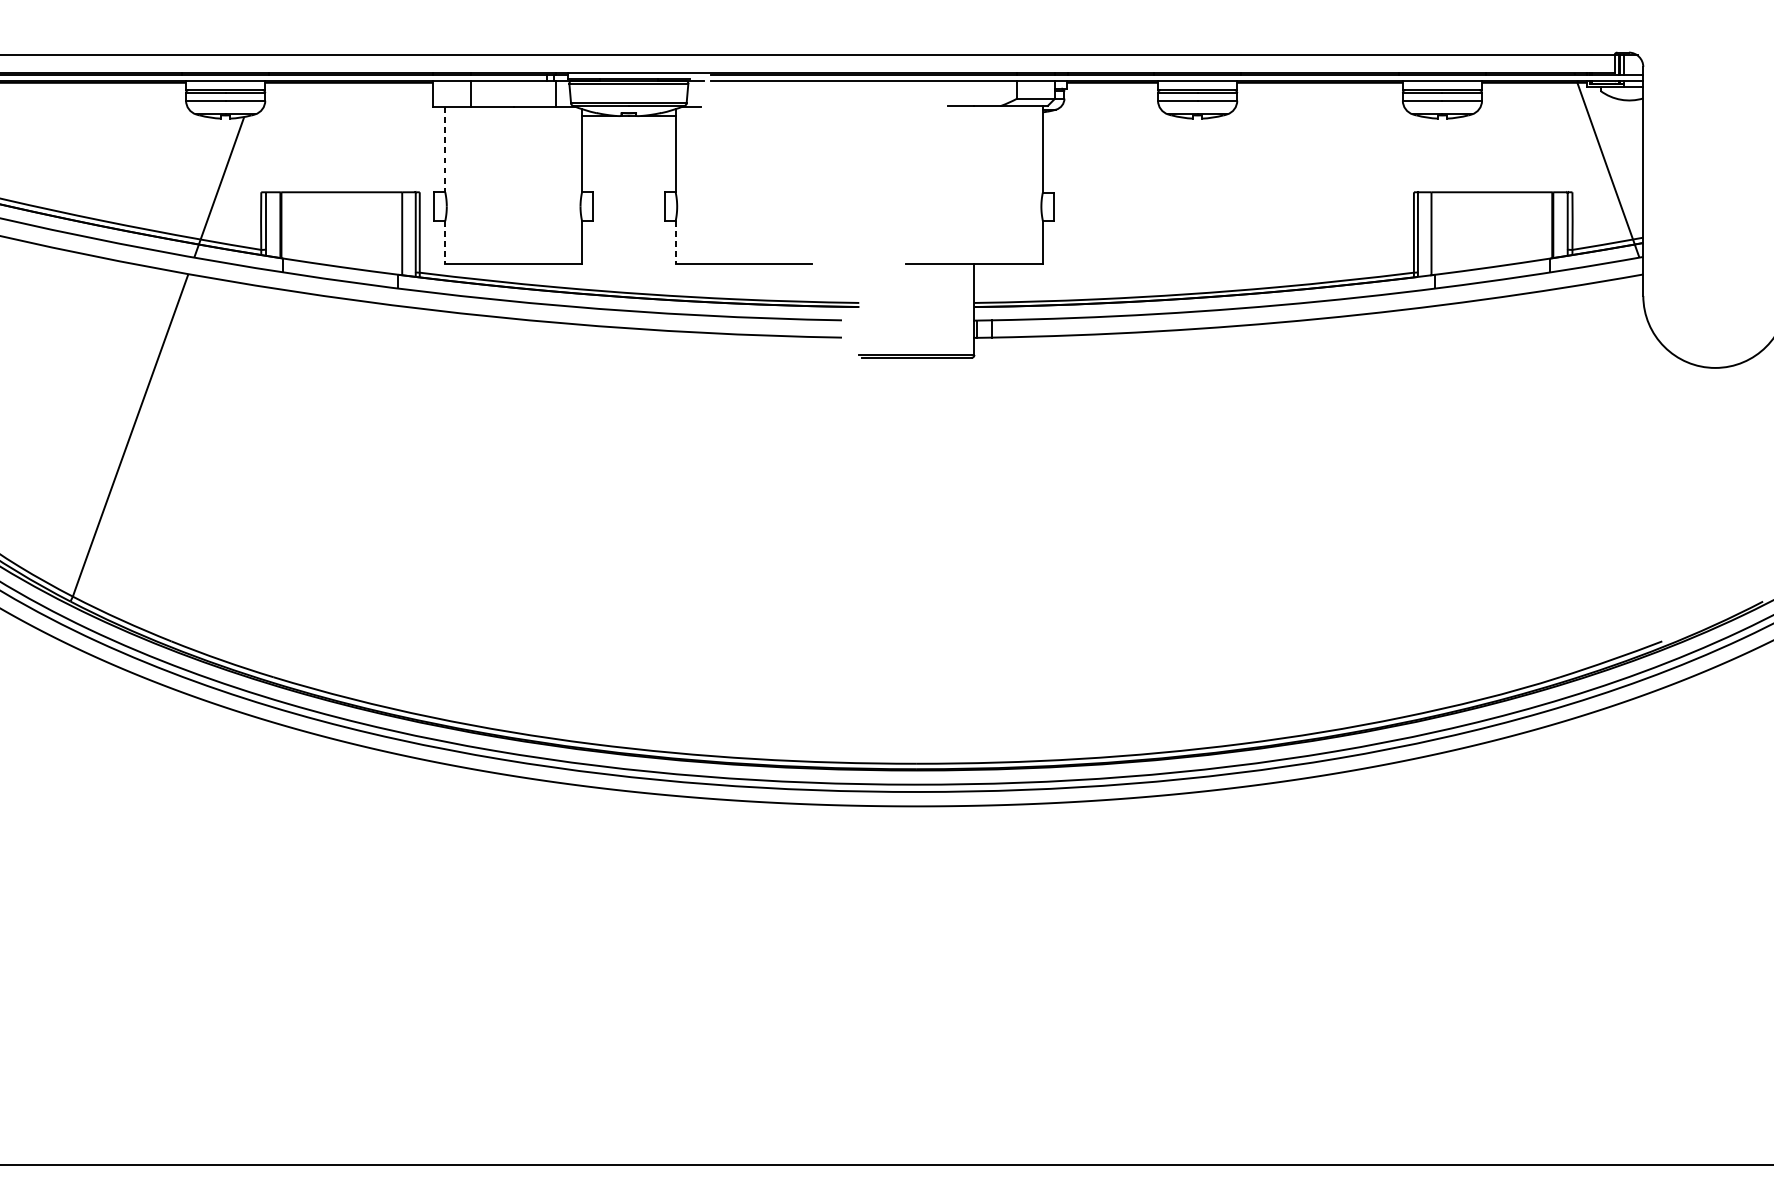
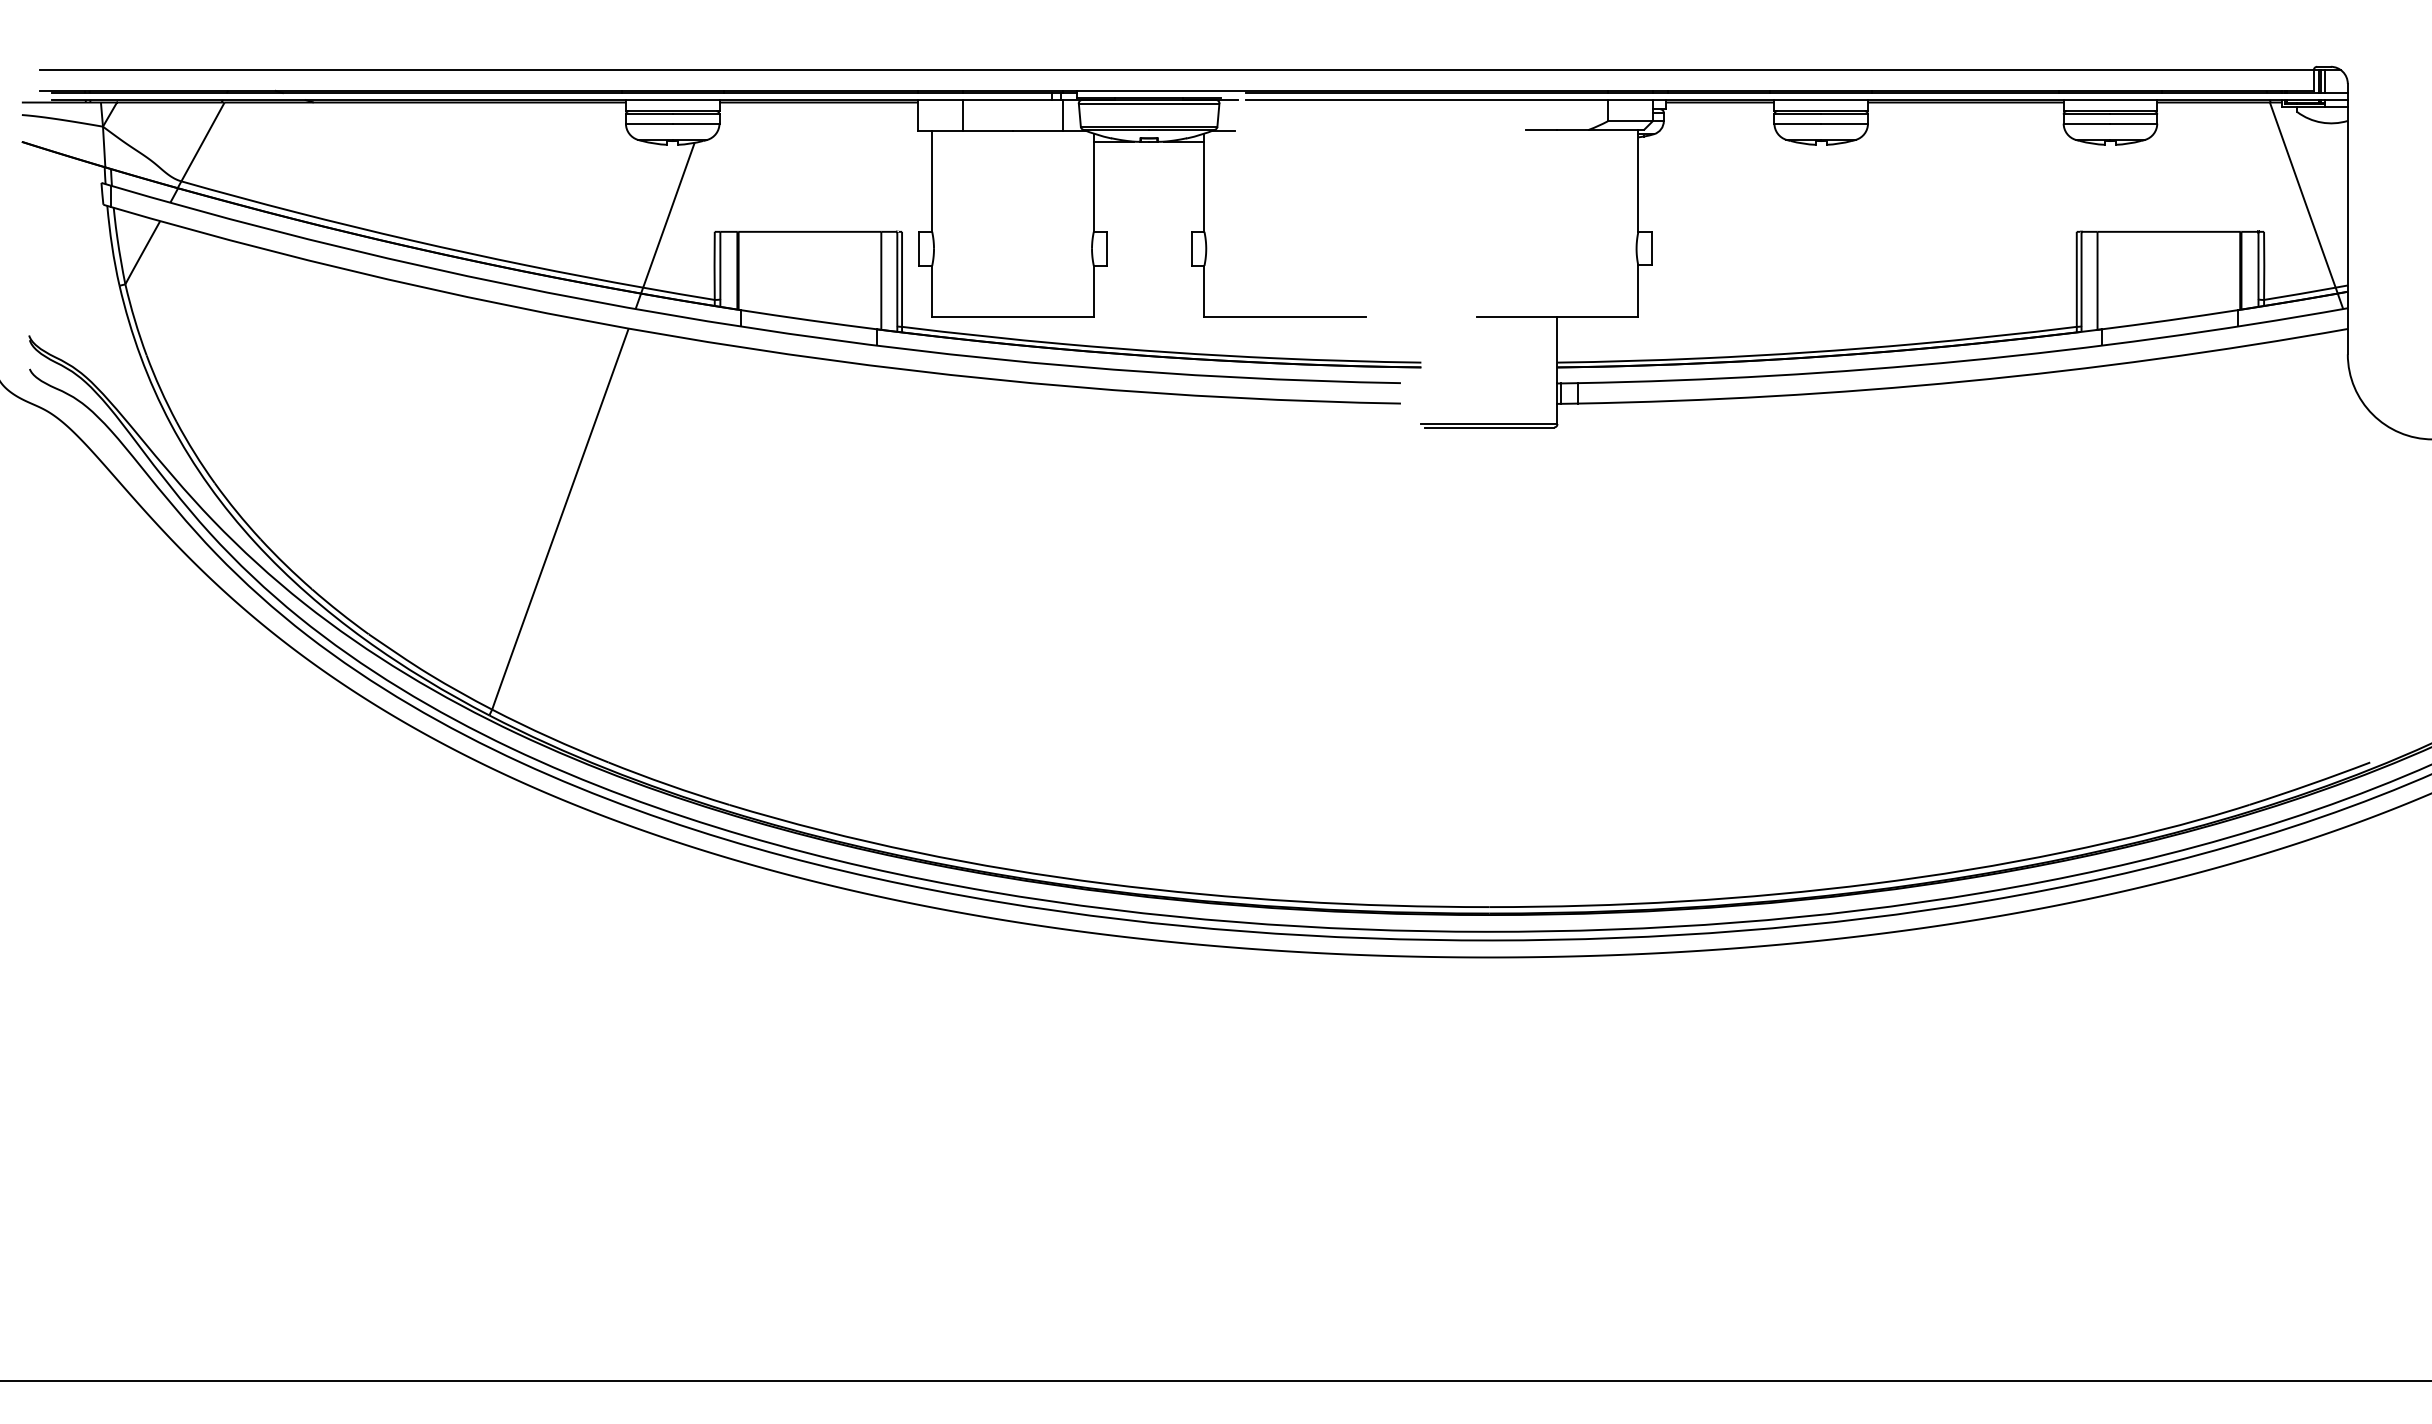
line: (445, 150) -> (932, 182), dashed -> solid
line: (445, 242) -> (932, 291), dashed -> solid
line: (675, 242) -> (1204, 291), dashed -> solid

